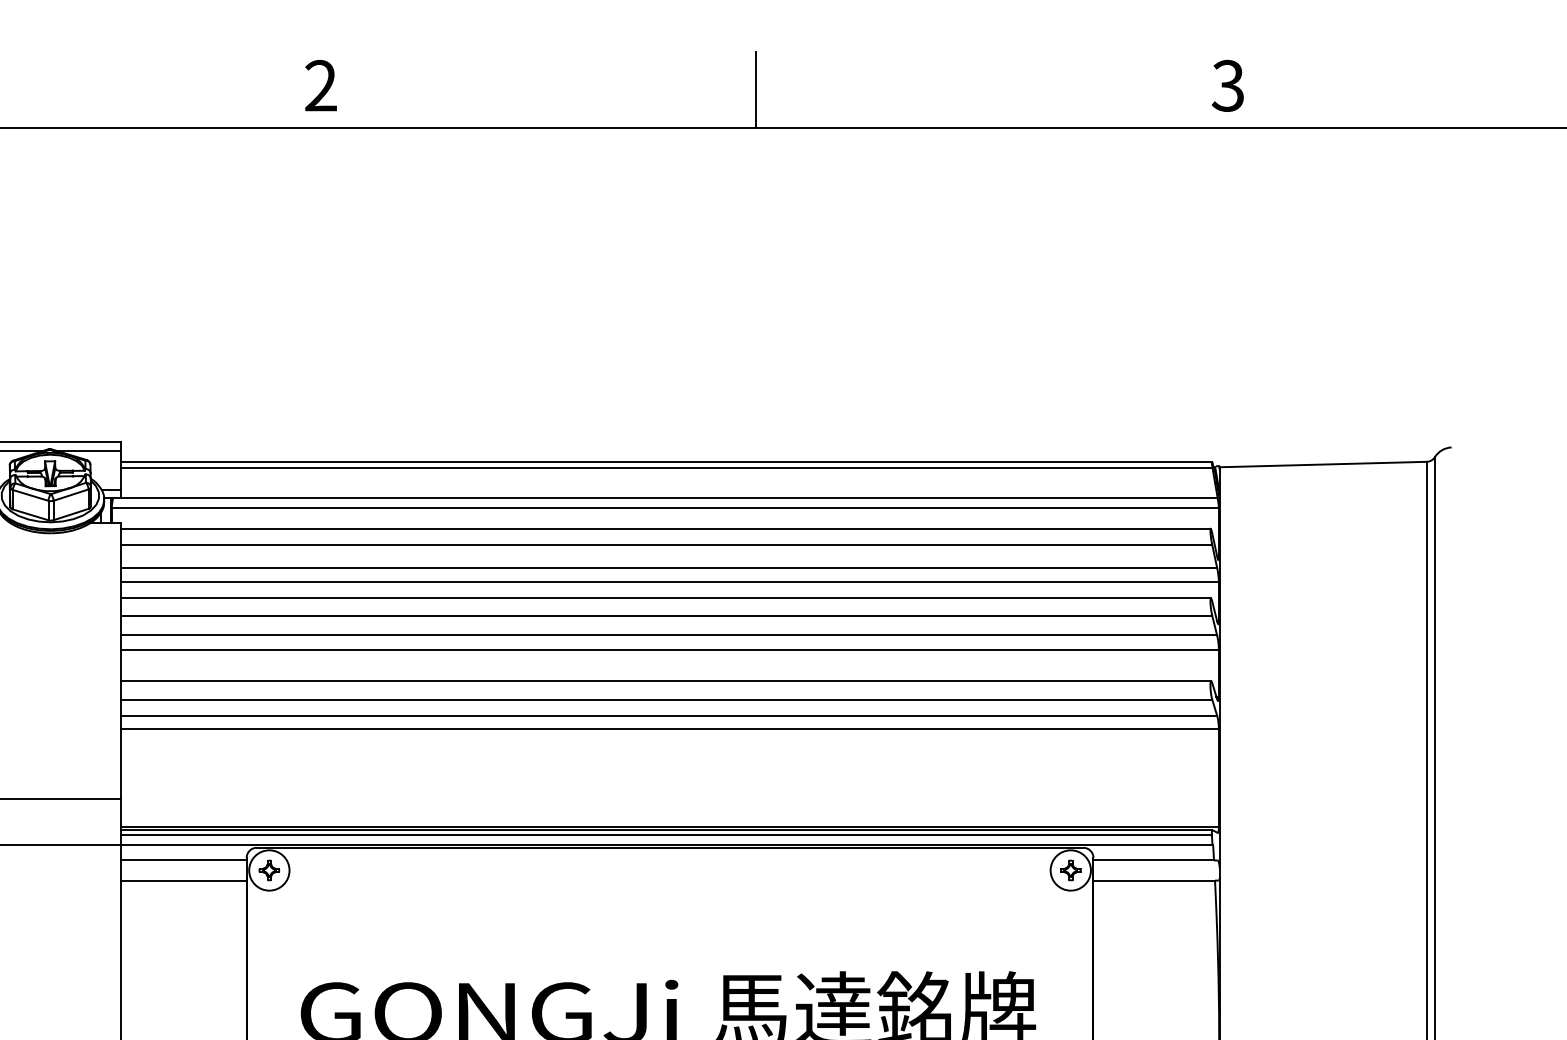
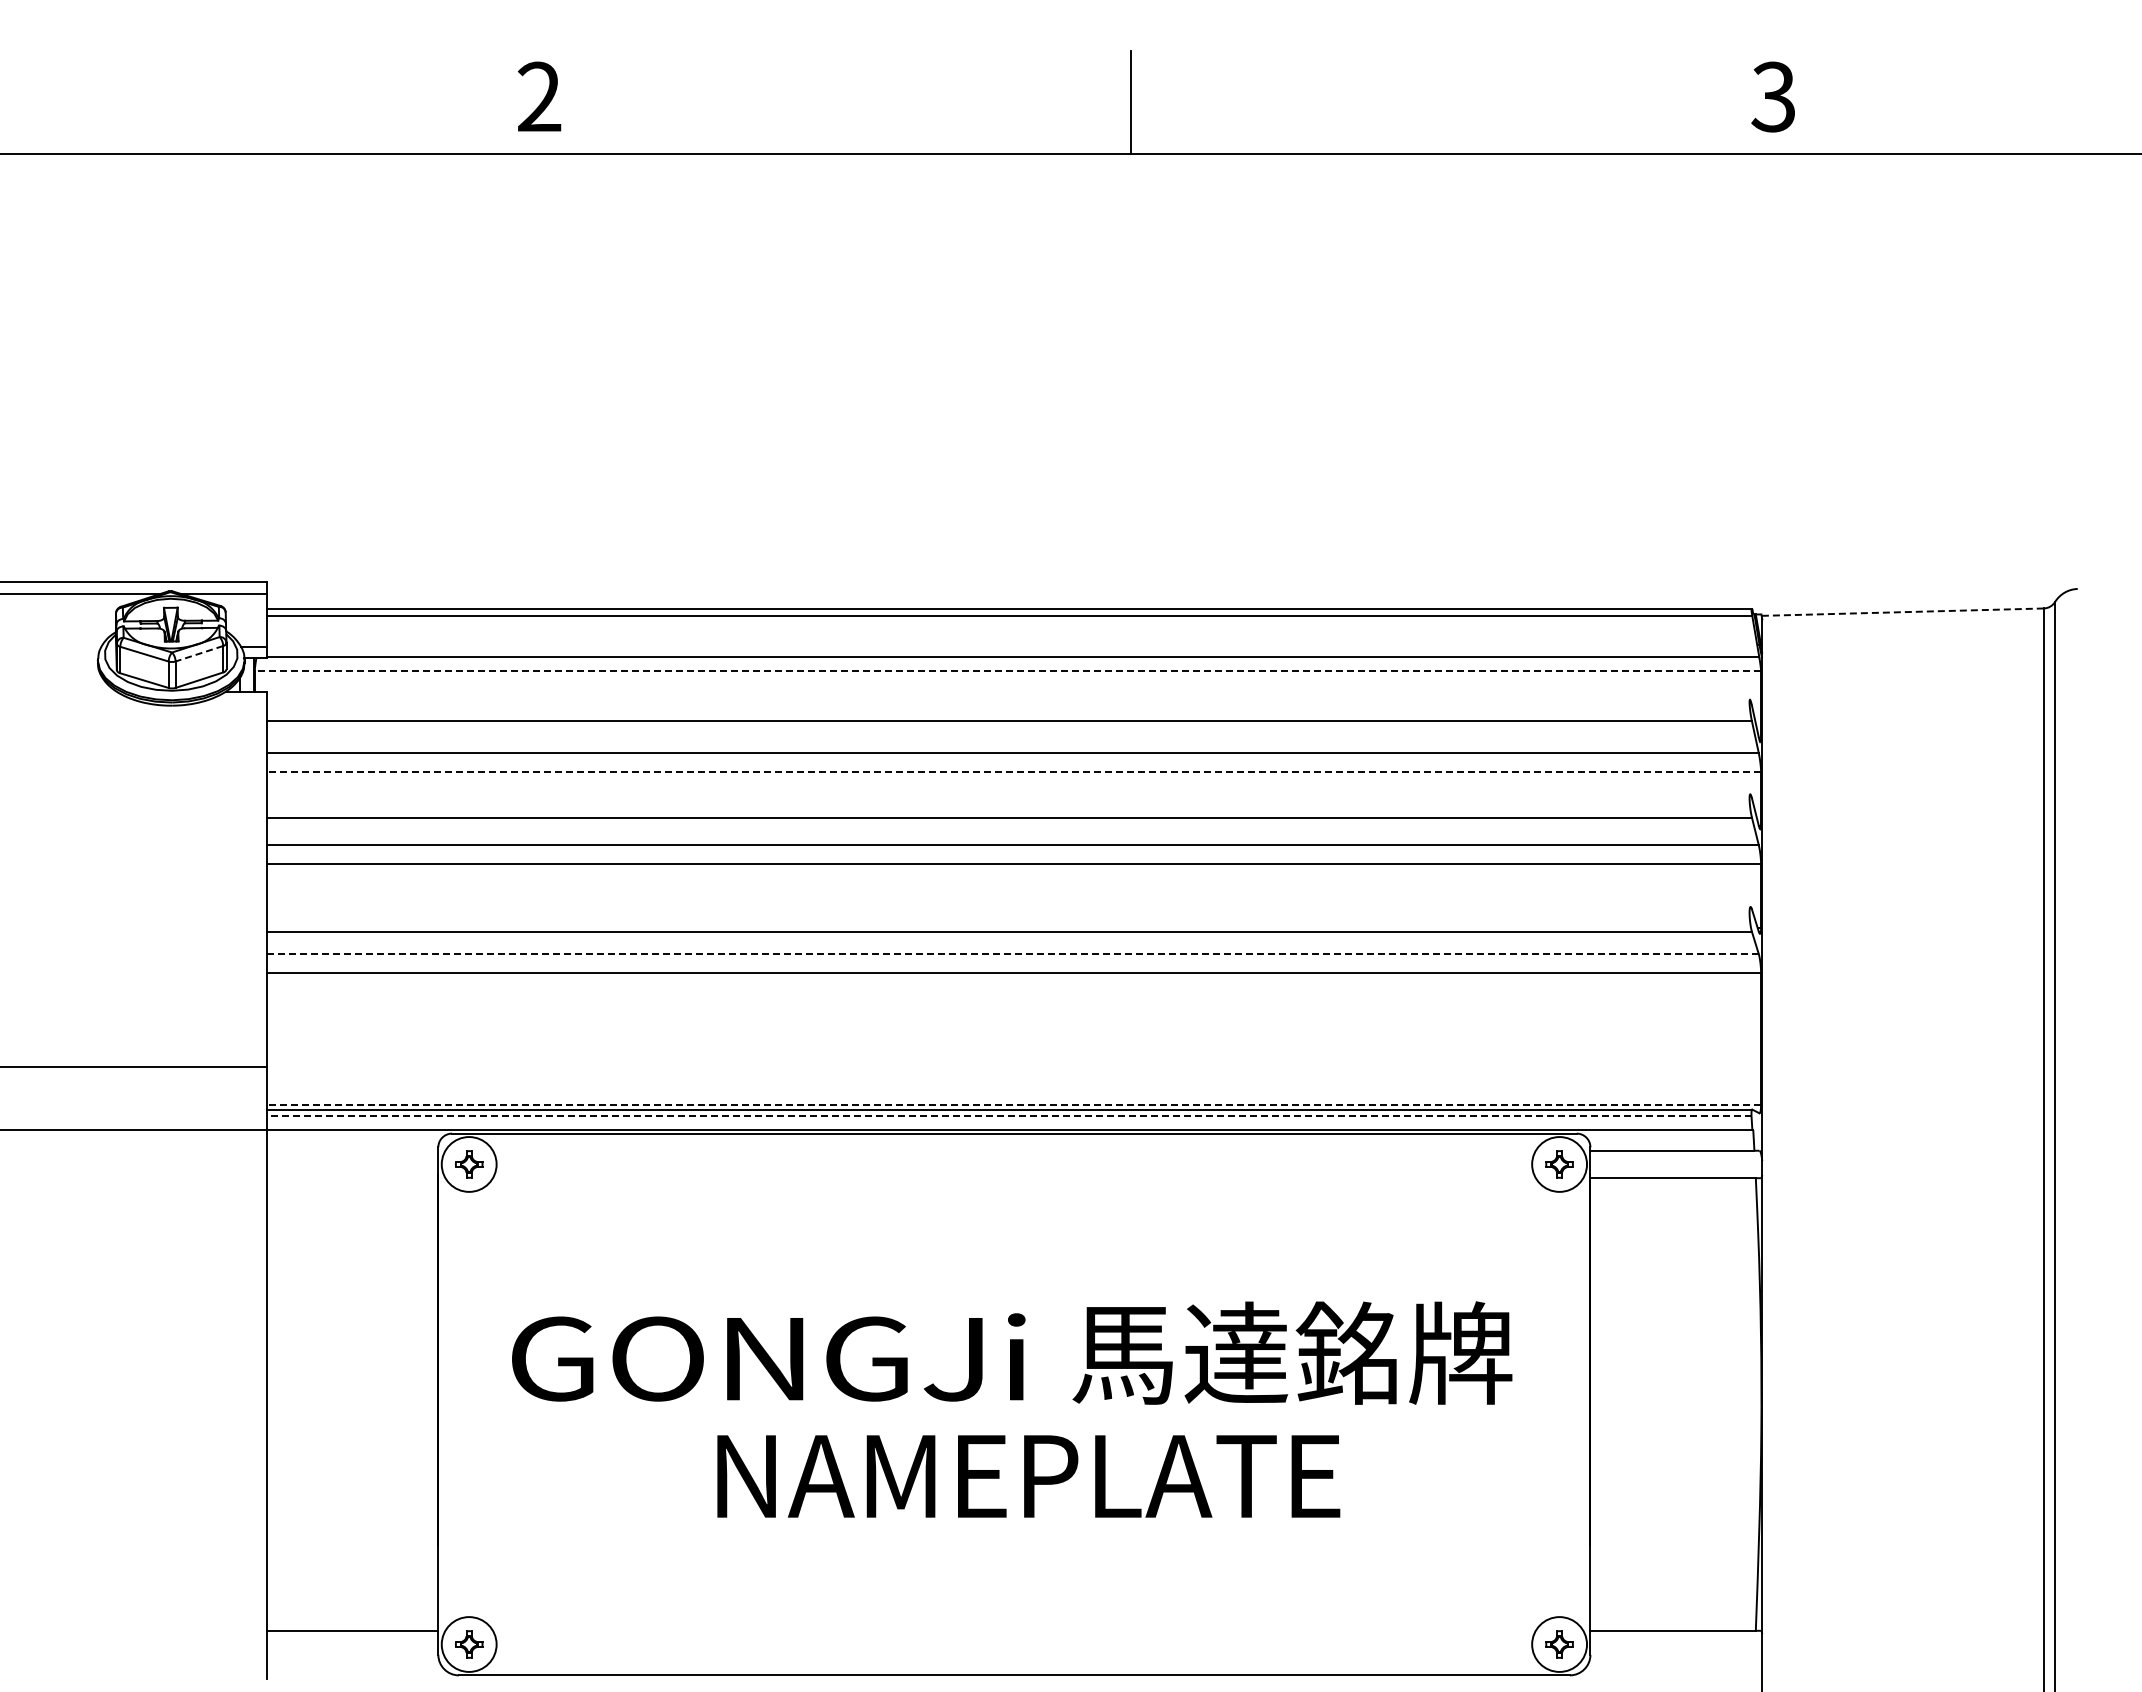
line: (1323, 464) -> (1903, 612), solid -> dashed
line: (70, 494) -> (198, 653), solid -> dashed
line: (665, 508) -> (1007, 671), solid -> dashed
line: (665, 528) -> (1008, 699), removed
line: (670, 581) -> (1014, 771), solid -> dashed
line: (665, 598) -> (1008, 794), removed
line: (665, 680) -> (1008, 906), removed
line: (668, 715) -> (1012, 953), solid -> dashed
line: (670, 826) -> (1014, 1104), solid -> dashed
line: (665, 835) -> (1008, 1116), solid -> dashed
line: (183, 860) -> (352, 1150), removed
line: (183, 880) -> (352, 1178), removed

